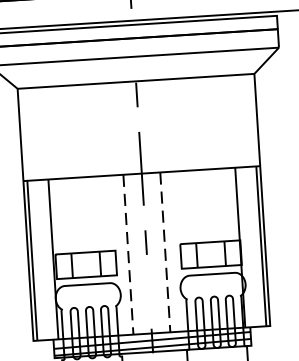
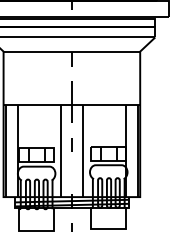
line: (165, 253) -> (82, 151), dashed -> solid
line: (128, 255) -> (61, 151), dashed -> solid

